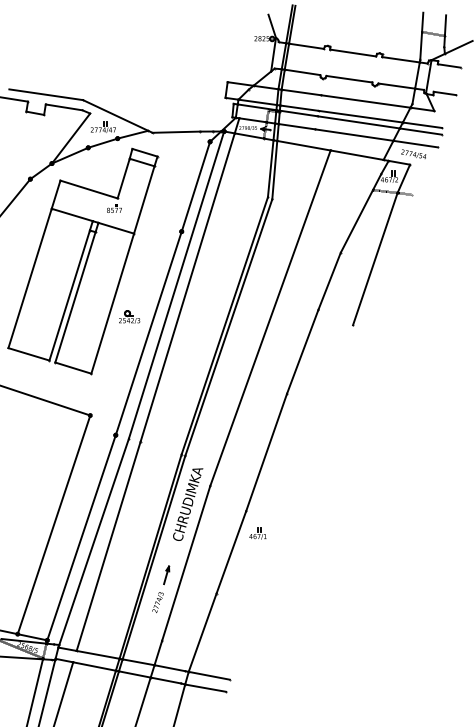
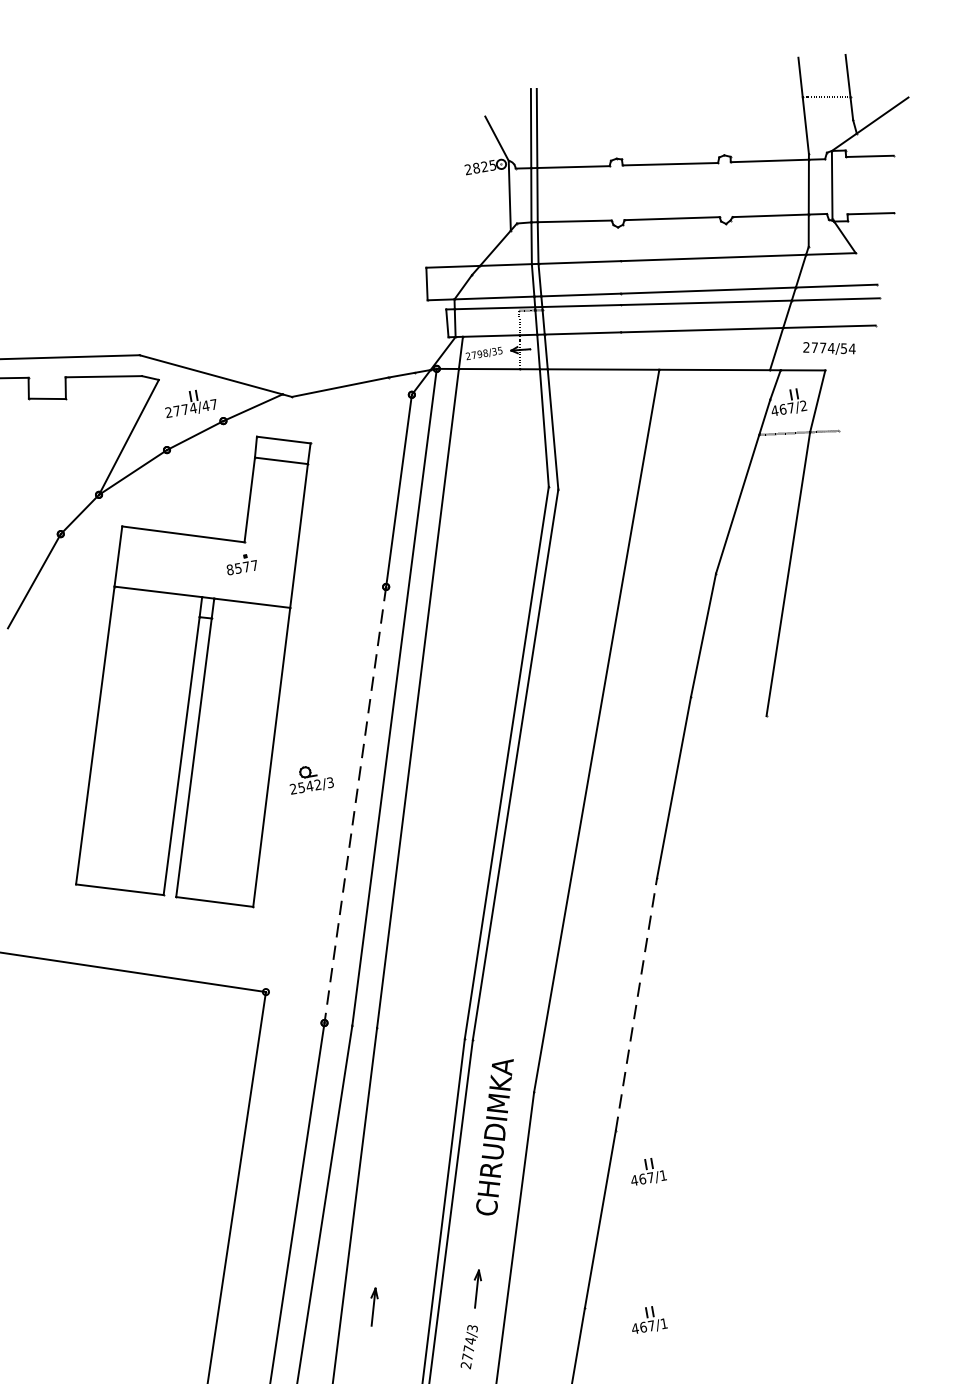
line: (148, 333) -> (354, 805), solid -> dashed
line: (266, 452) -> (636, 1004), solid -> dashed
part: (115, 575) -> (373, 1307), added
part: (245, 604) -> (647, 1320), added

